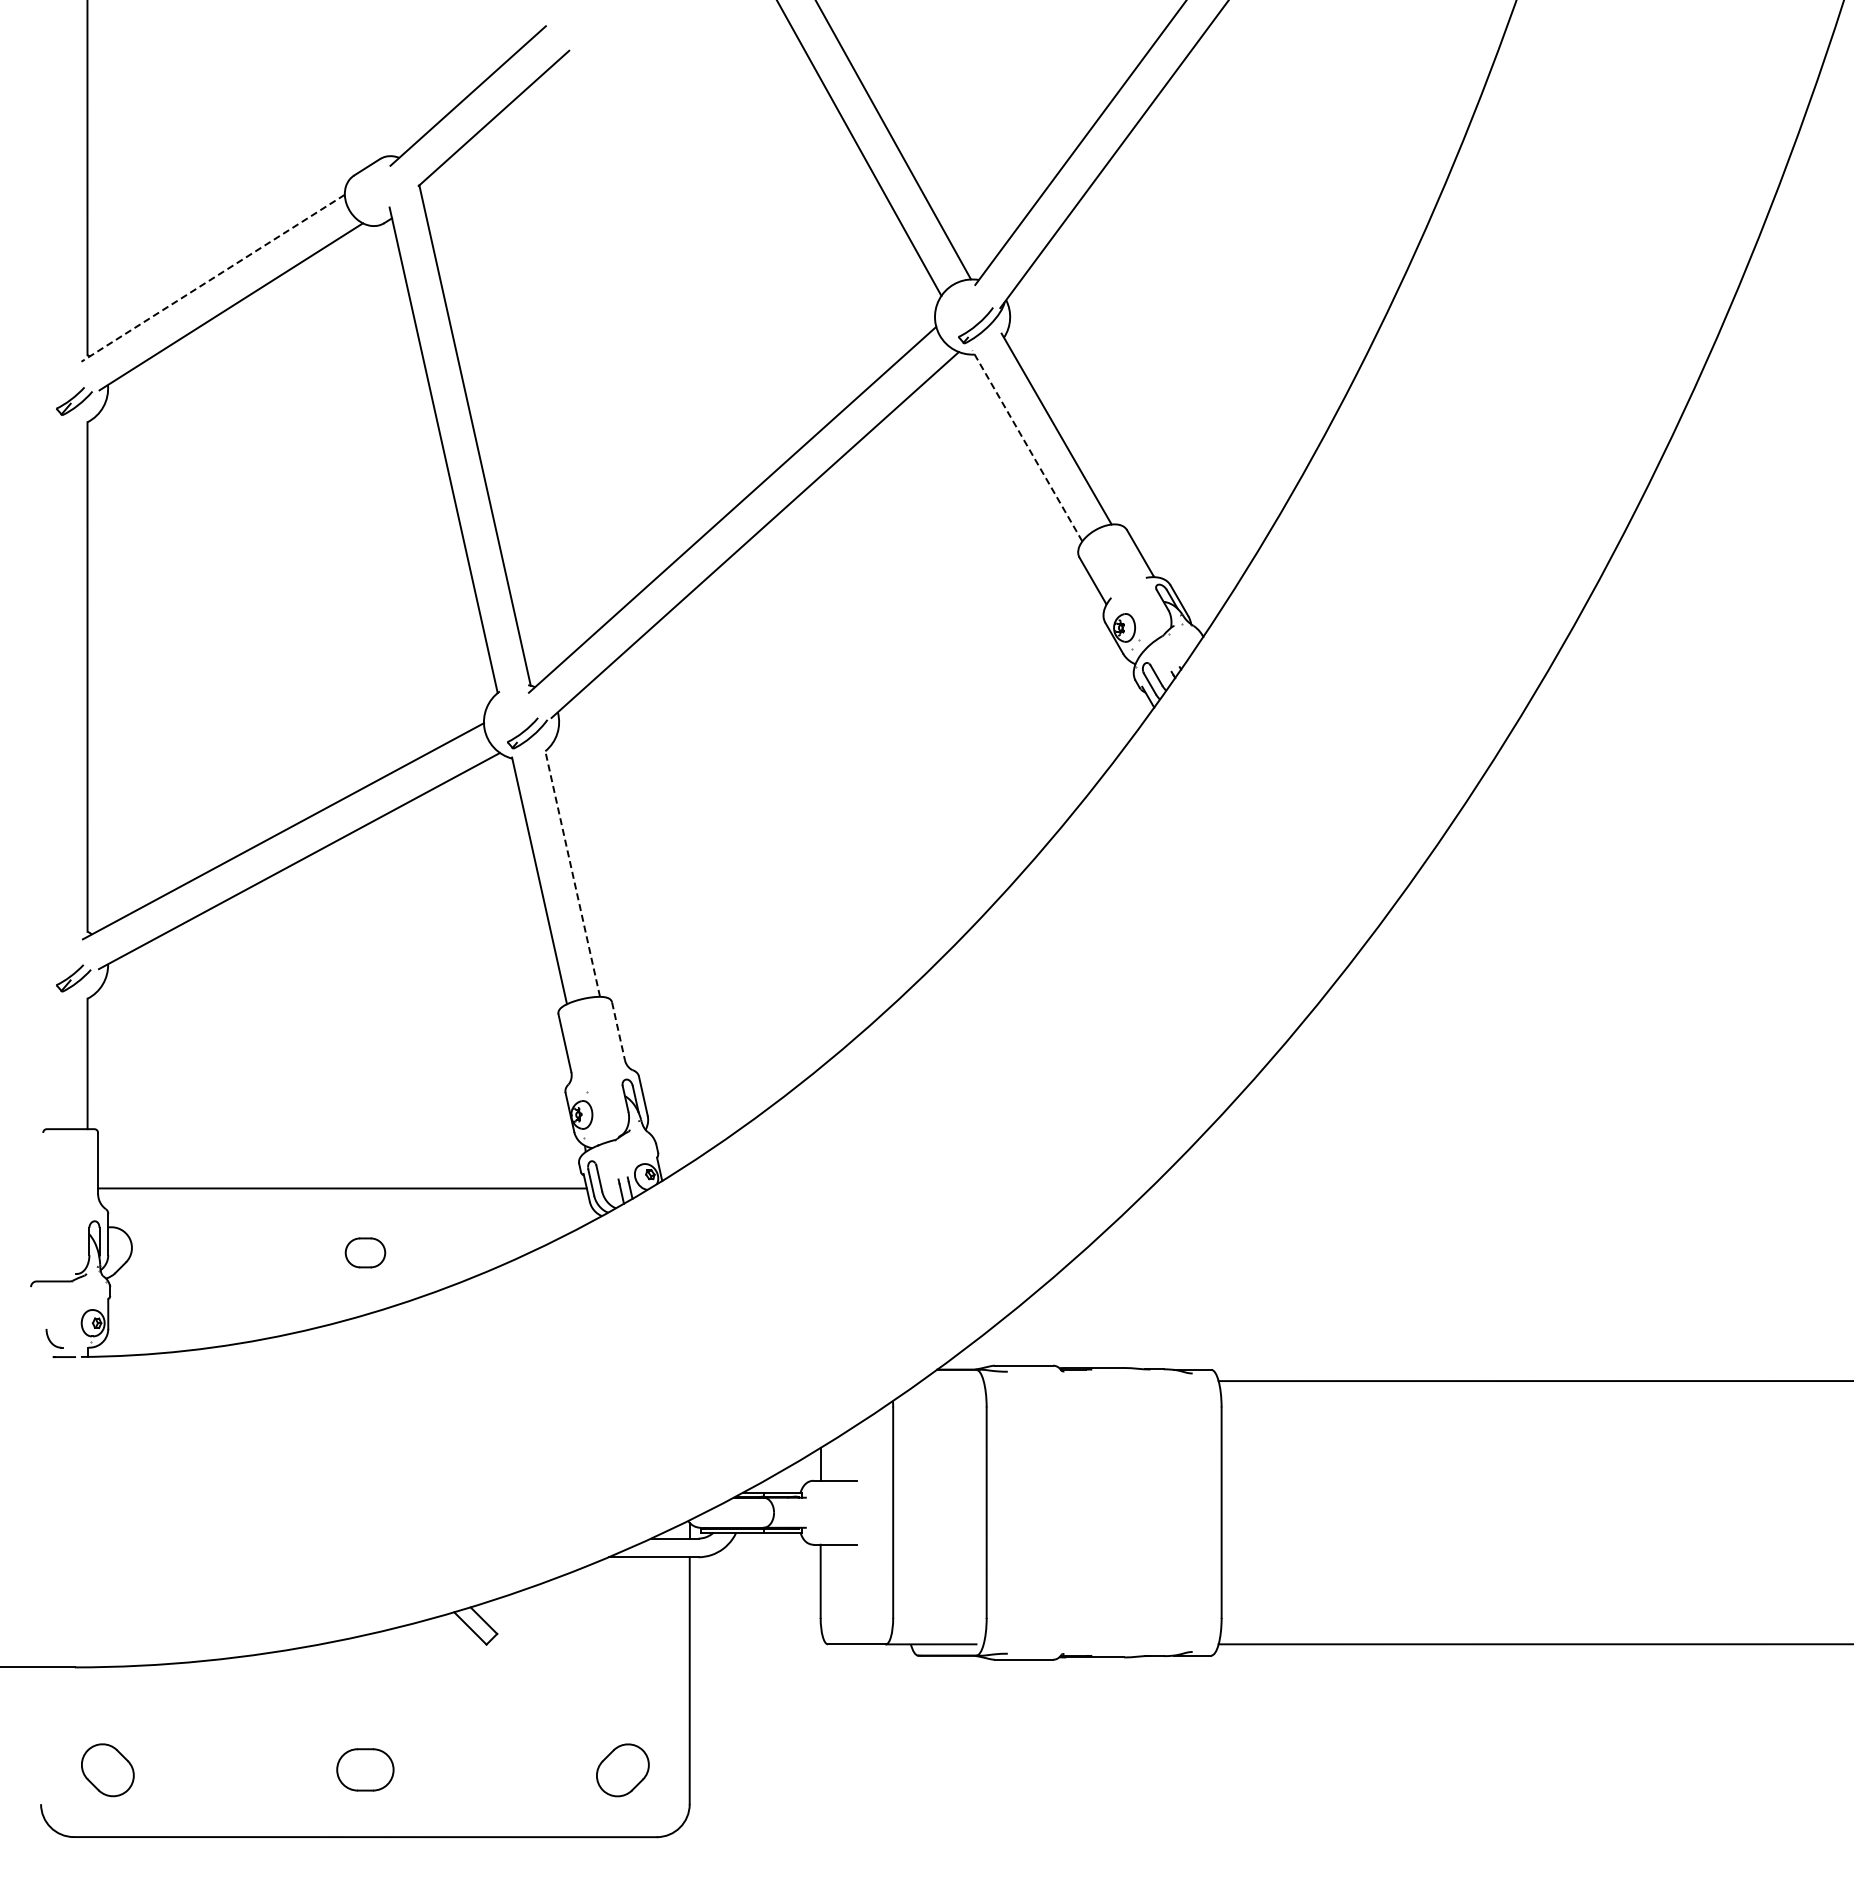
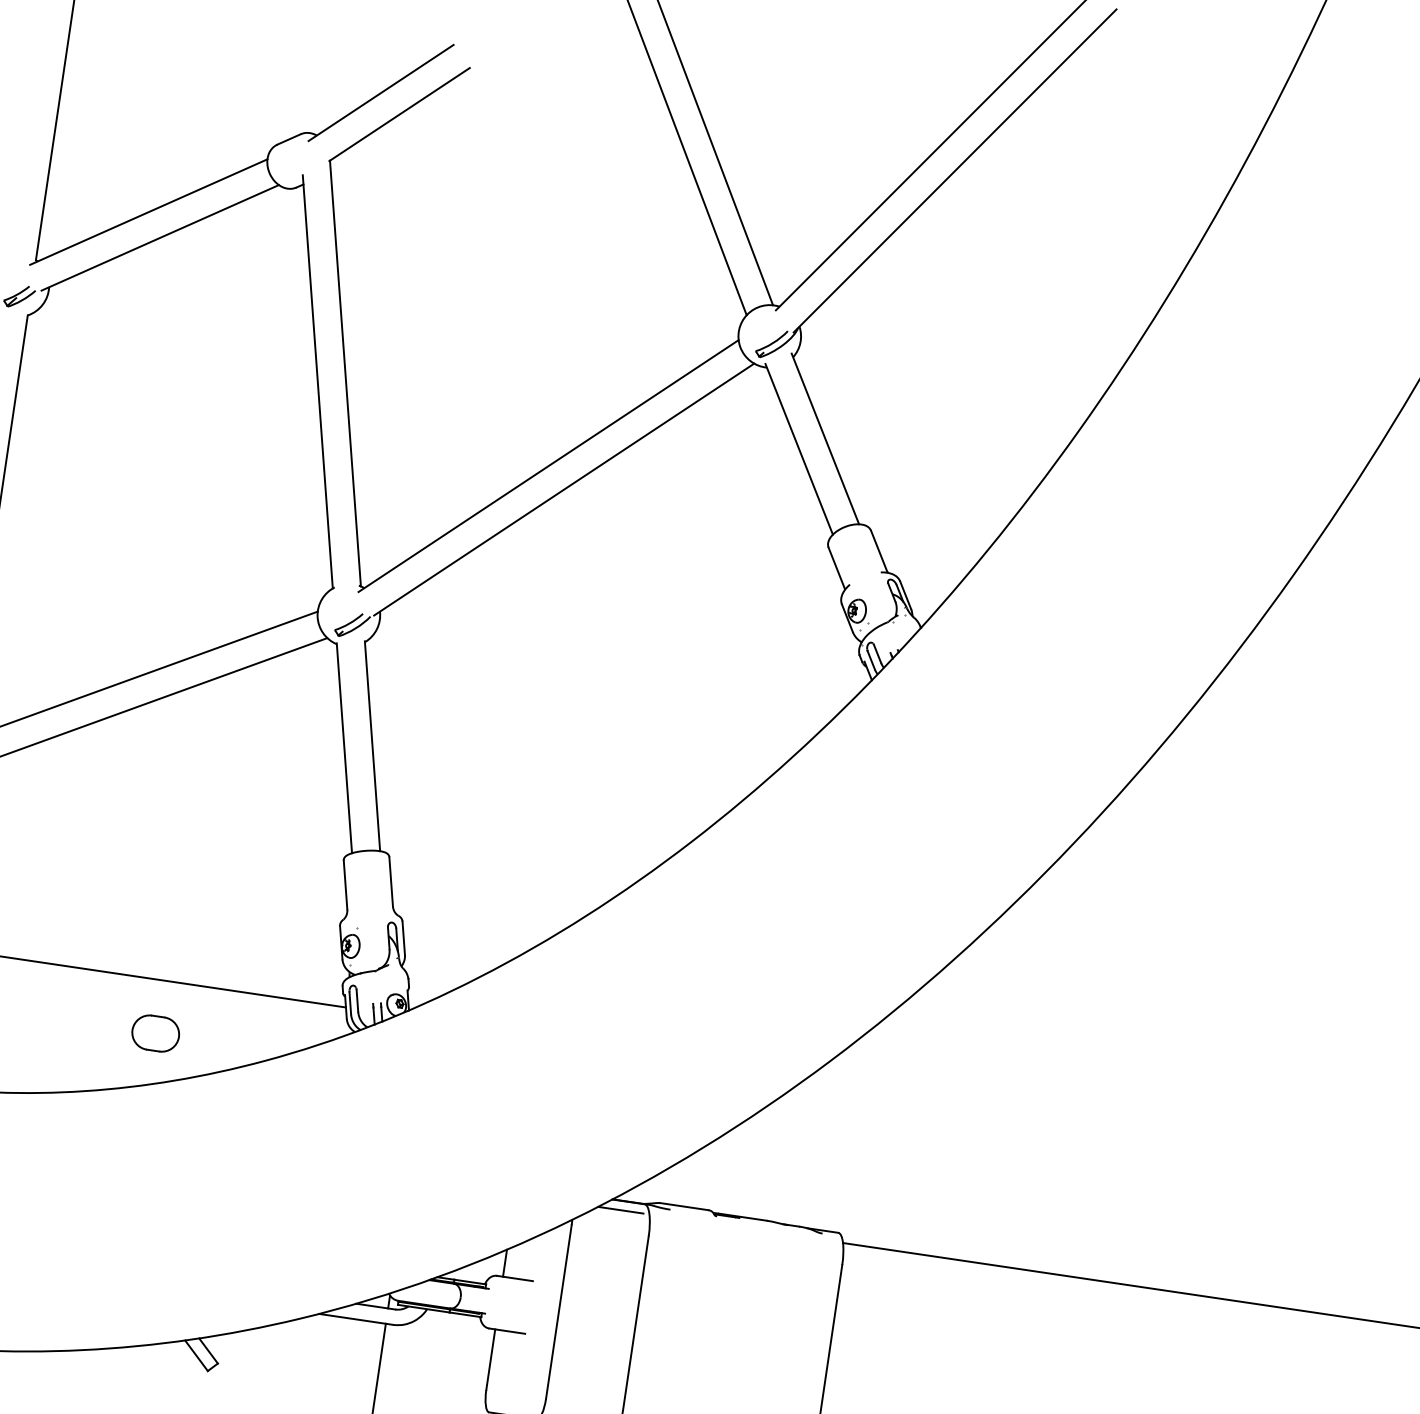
line: (213, 278) -> (149, 212), dashed -> solid
line: (1027, 445) -> (799, 448), dashed -> solid
line: (572, 873) -> (372, 746), dashed -> solid
line: (618, 1031) -> (391, 881), dashed -> solid
part: (365, 1252) -> (155, 1033), size x1.43
line: (948, 1381) -> (620, 1210), added

